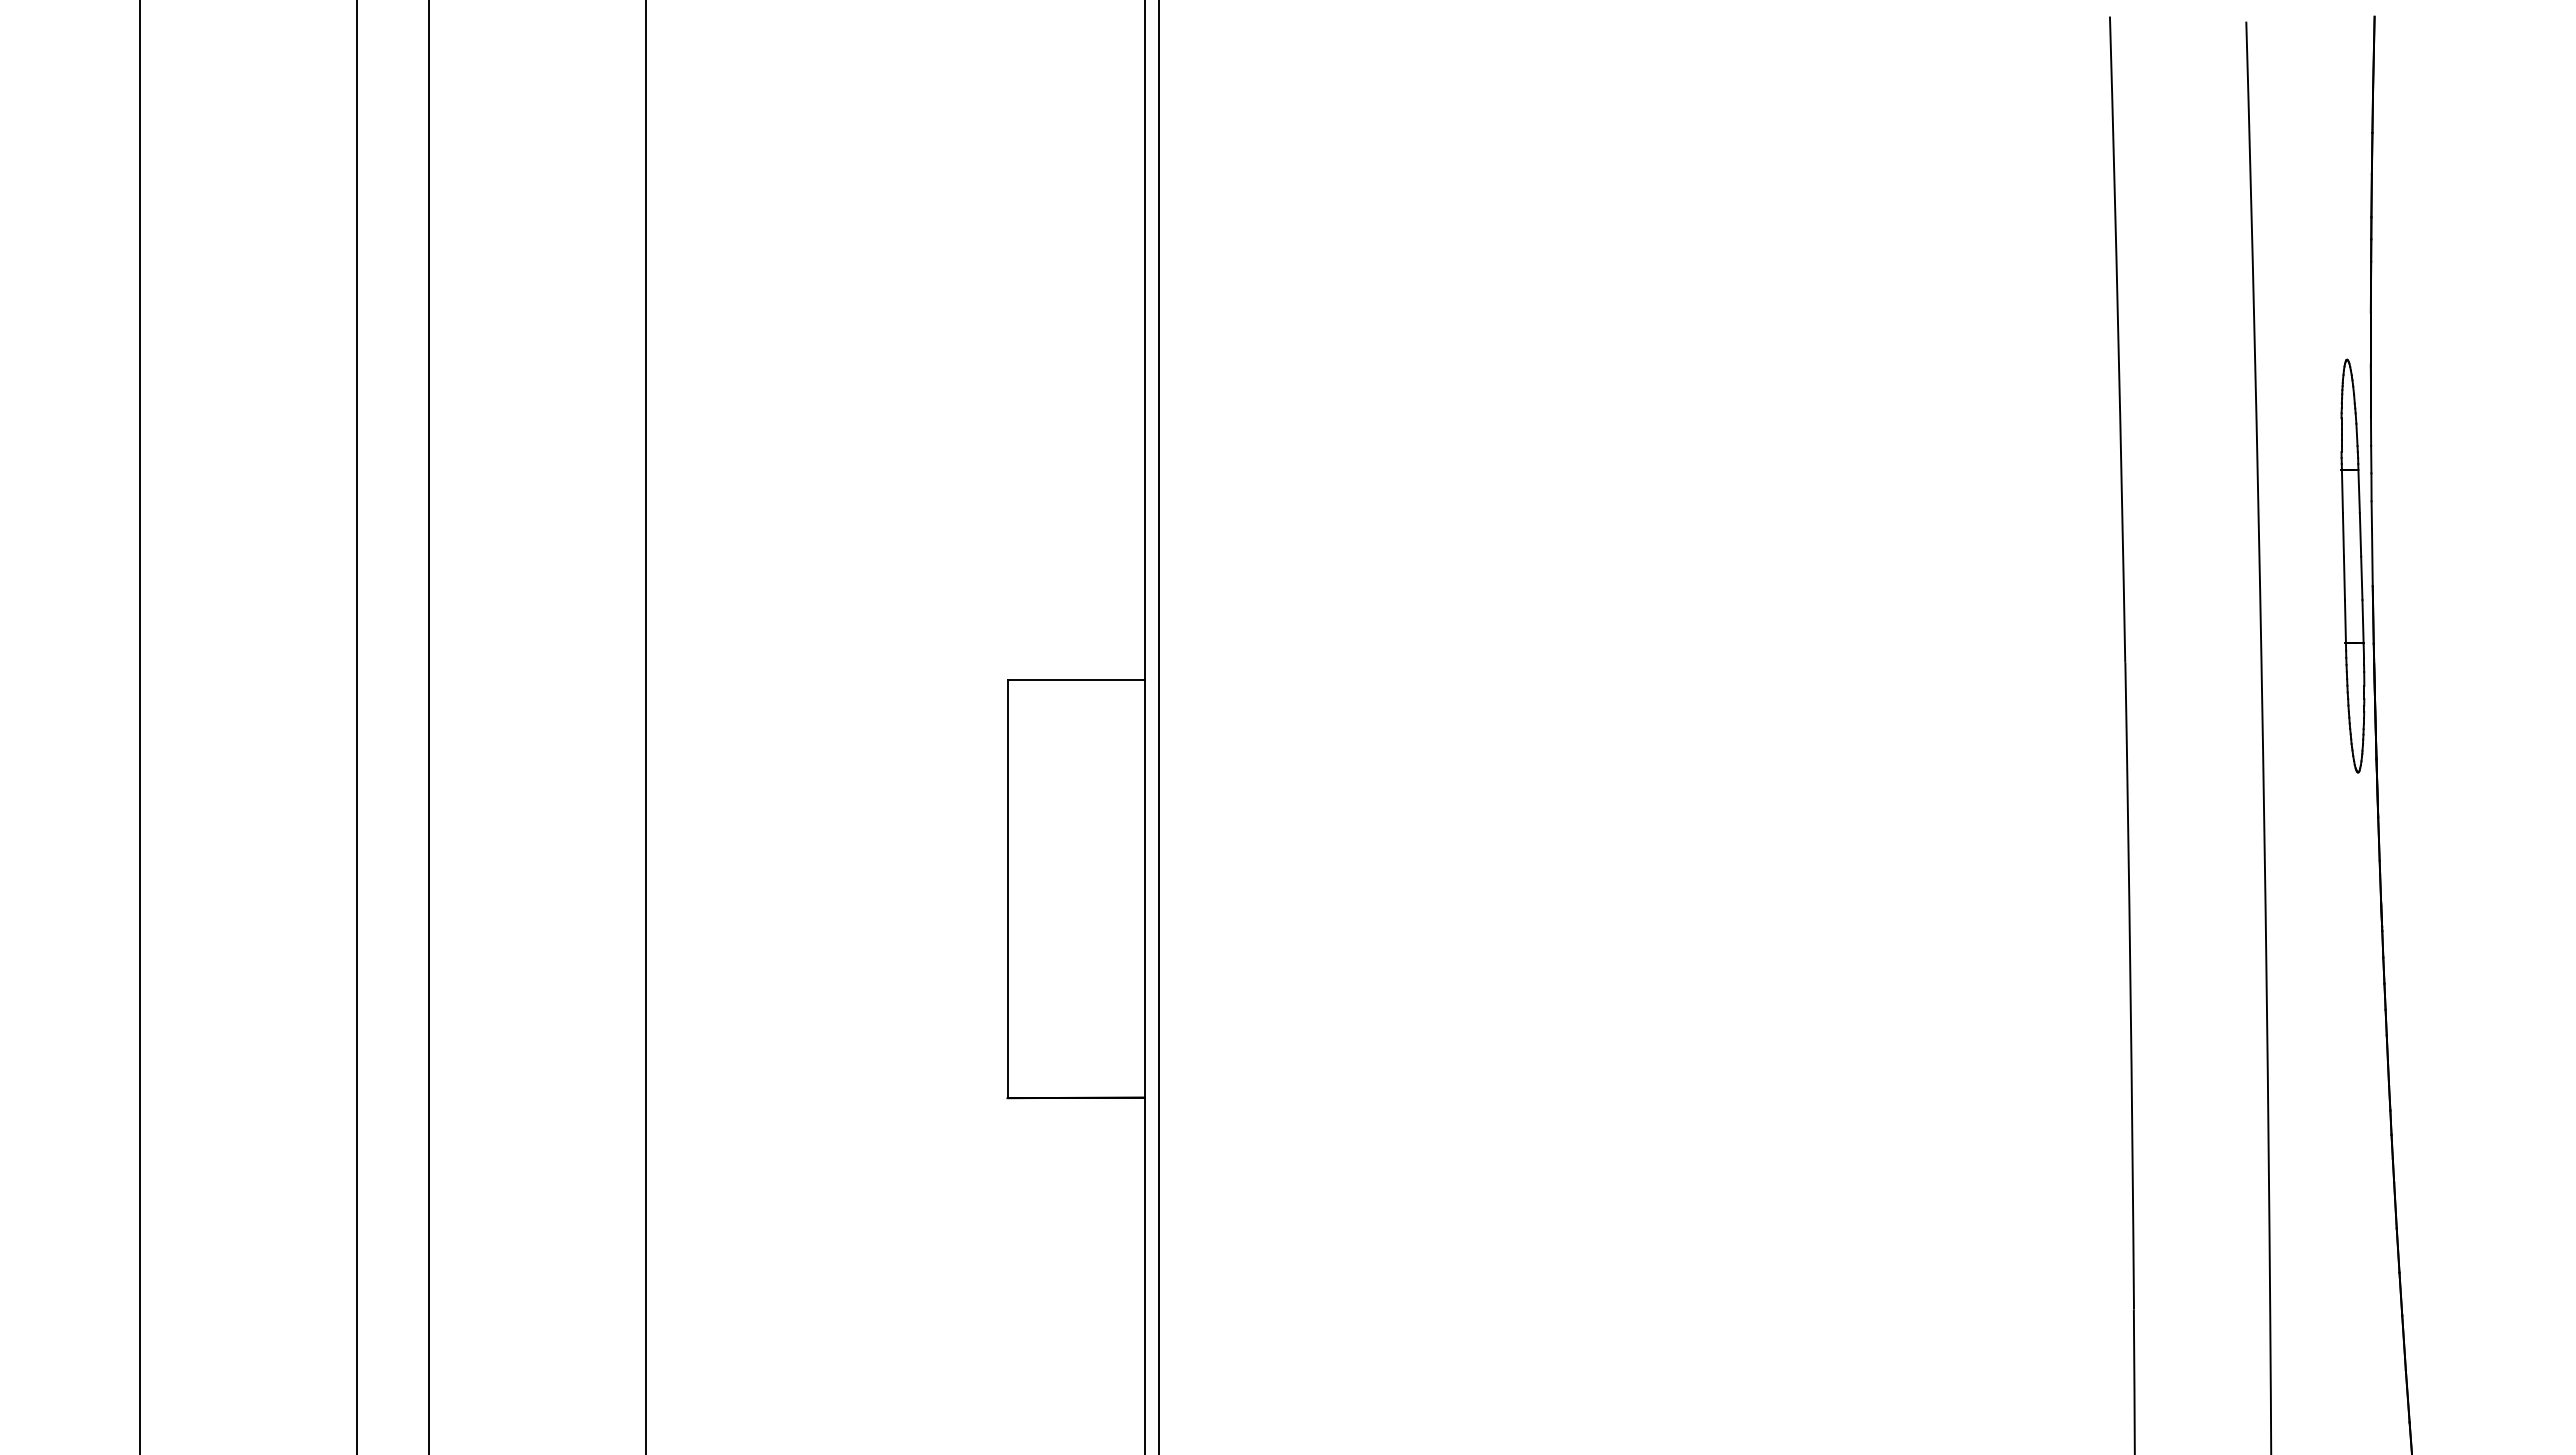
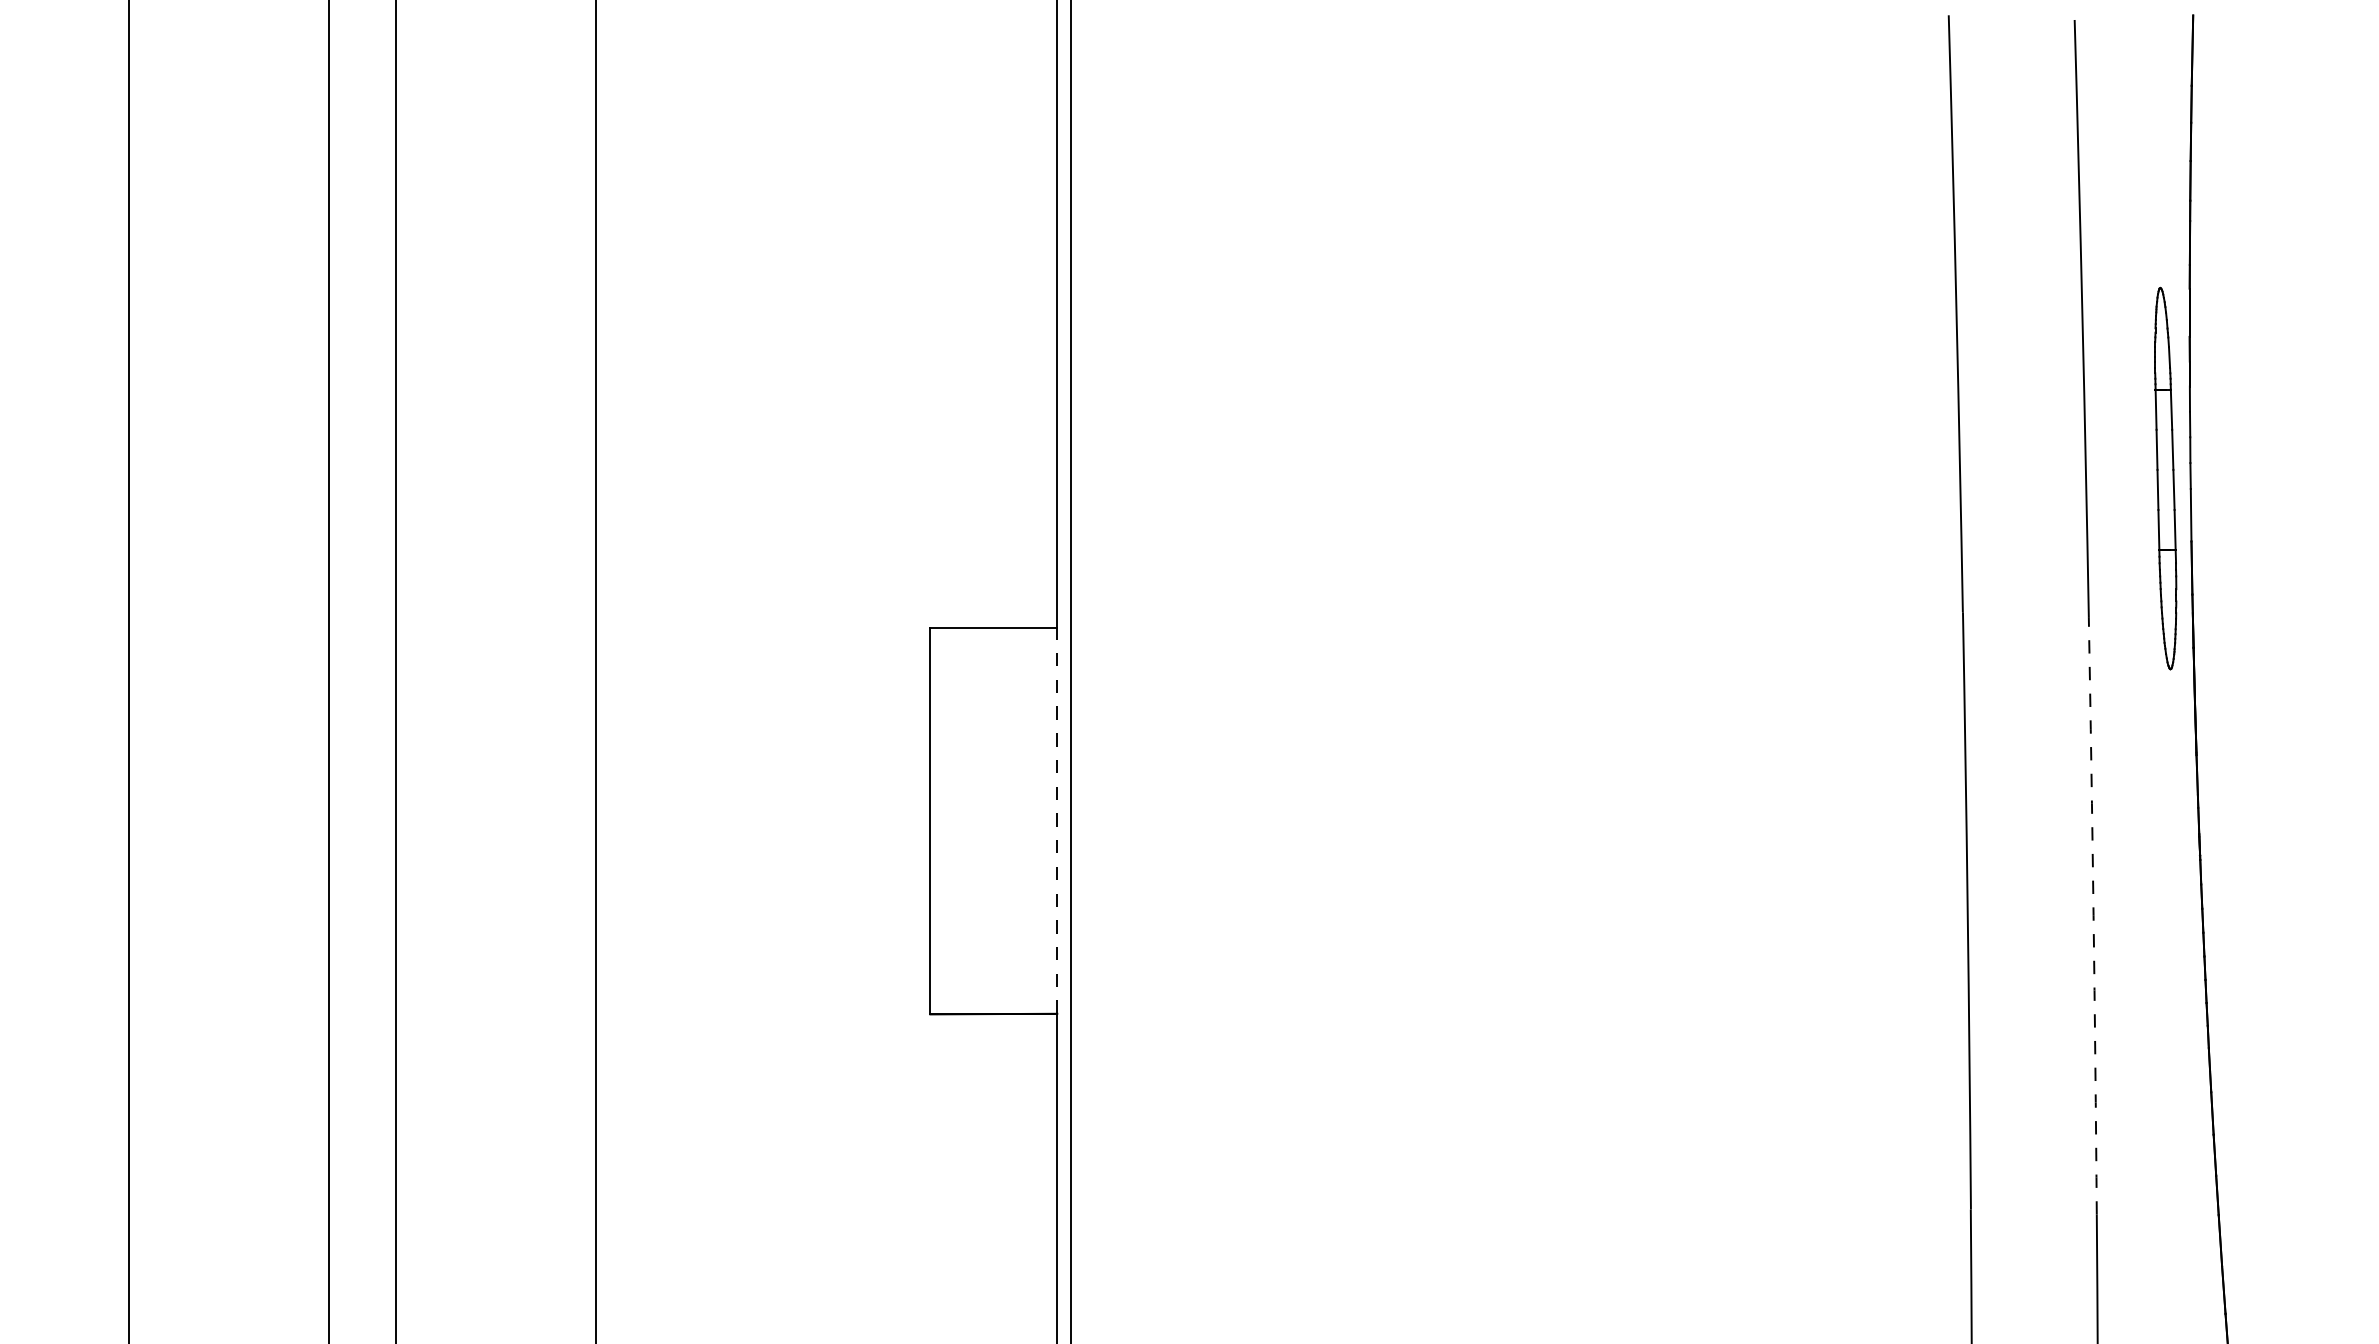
part: (2352, 565) -> (2165, 478), moved
line: (1144, 888) -> (1056, 820), solid -> dashed
arc: (2266, 991) -> (2093, 915), solid -> dashed

